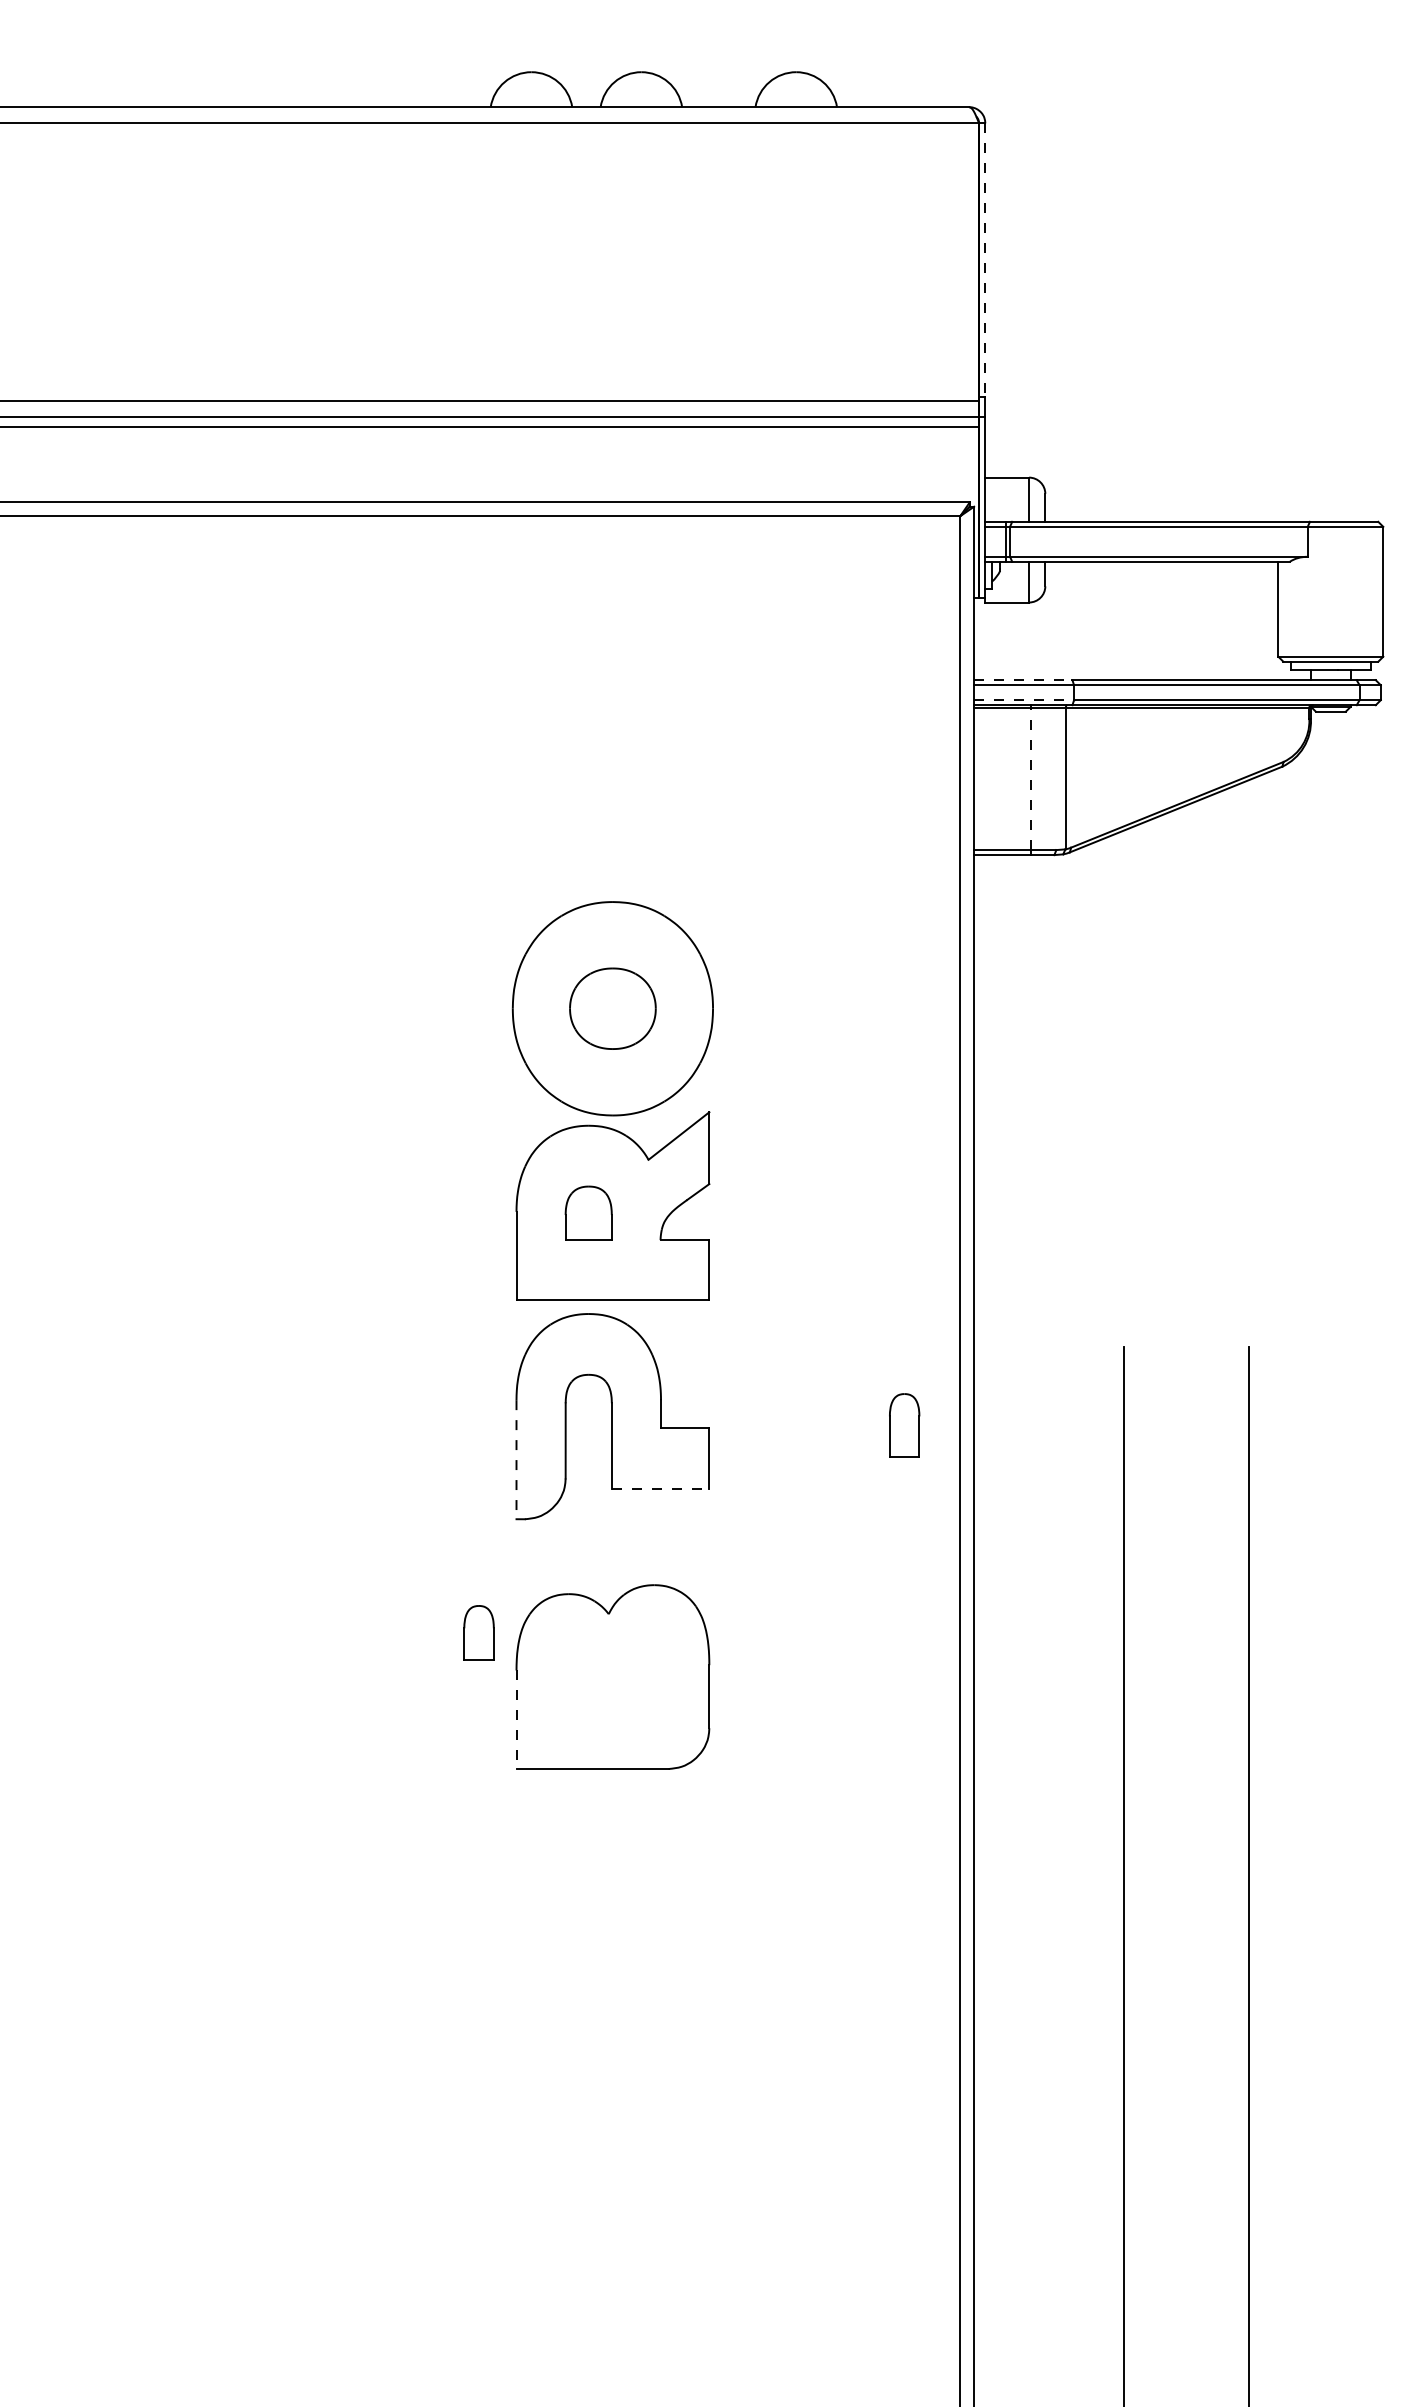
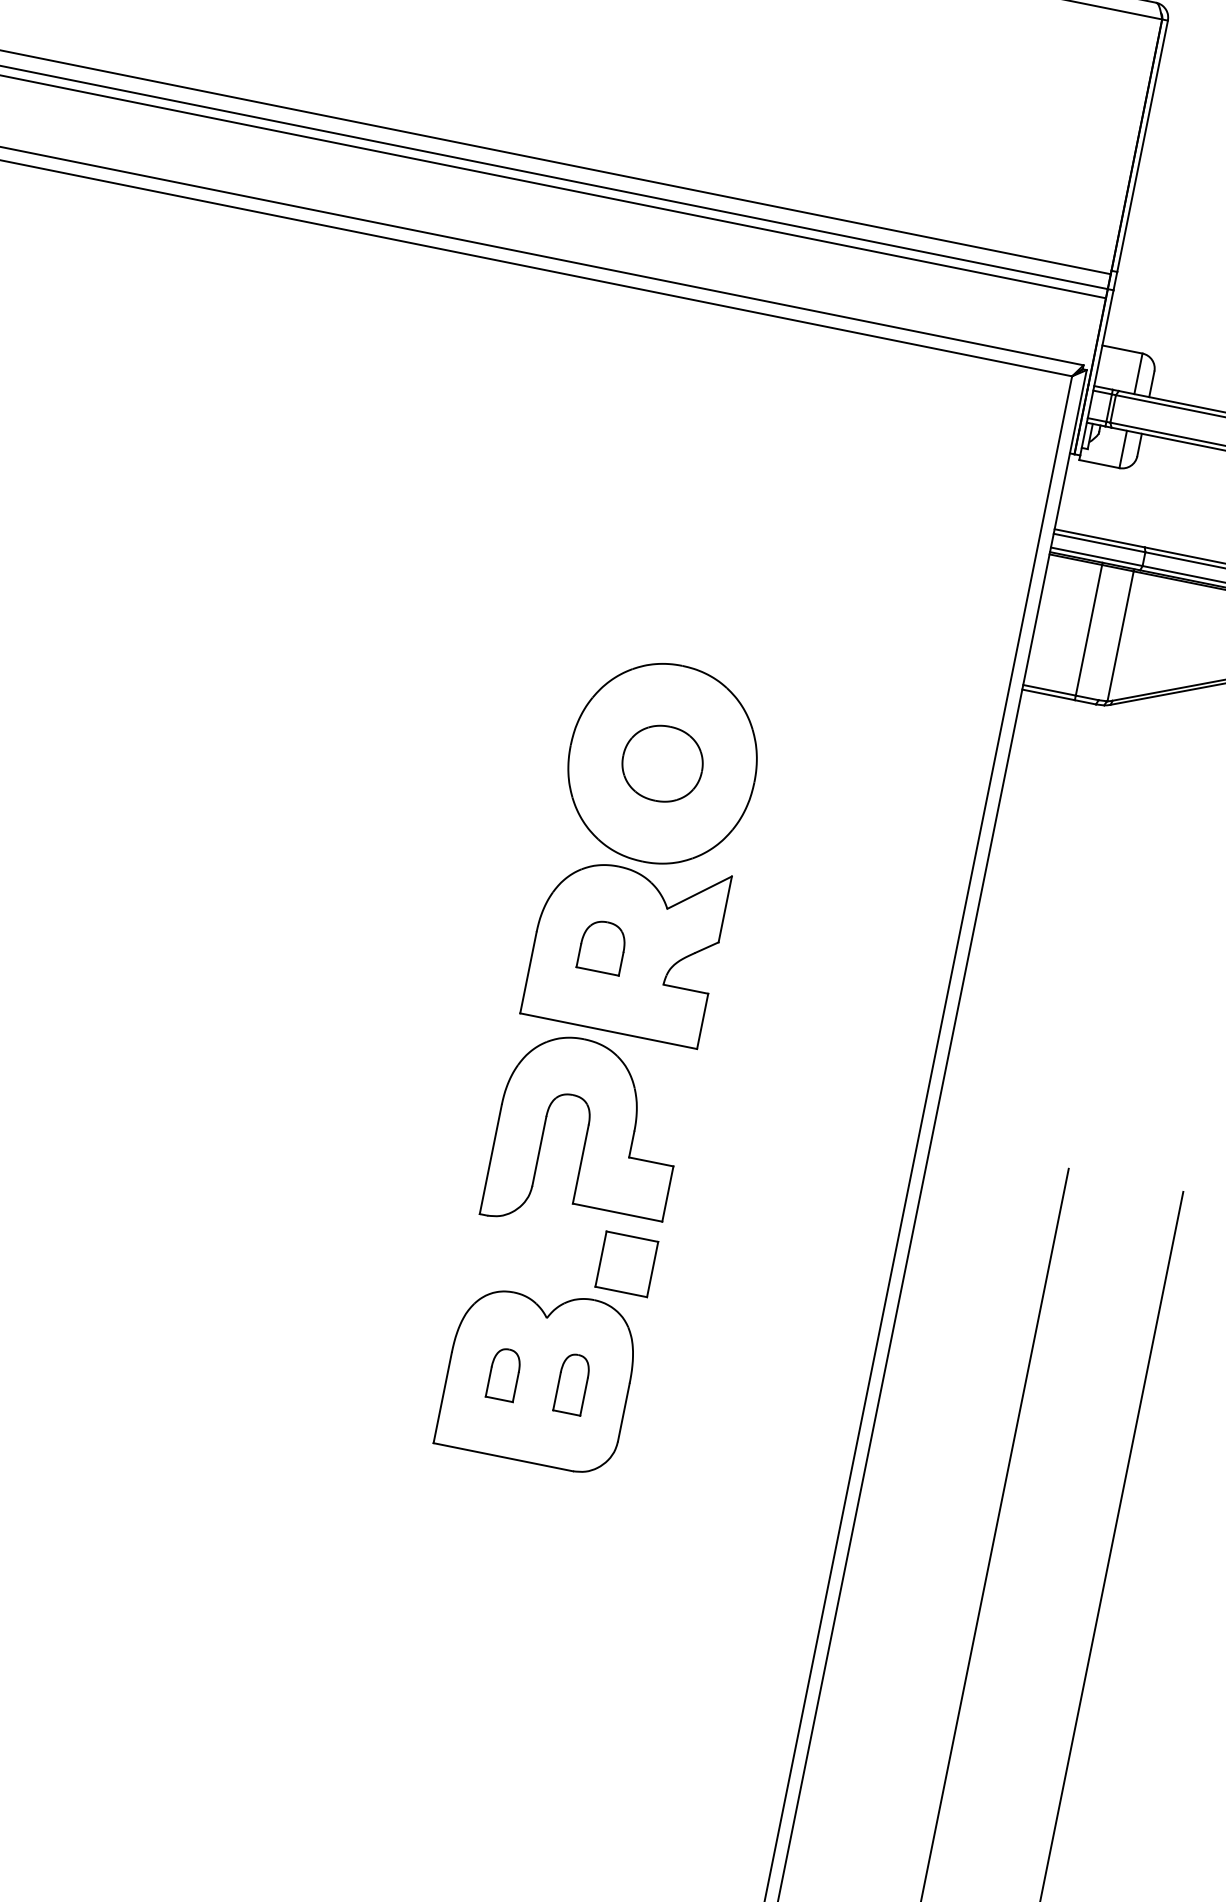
line: (985, 260) -> (1142, 146), dashed -> solid
line: (1023, 680) -> (1099, 538), dashed -> solid
line: (1024, 700) -> (1097, 557), dashed -> solid
line: (1031, 778) -> (1089, 629), dashed -> solid
part: (904, 1425) -> (572, 1383), moved
line: (516, 1459) -> (490, 1159), dashed -> solid
line: (660, 1488) -> (617, 1212), dashed -> solid
part: (680, 1540) -> (626, 1263), added
part: (478, 1632) -> (503, 1373), moved
line: (516, 1720) -> (442, 1398), dashed -> solid

